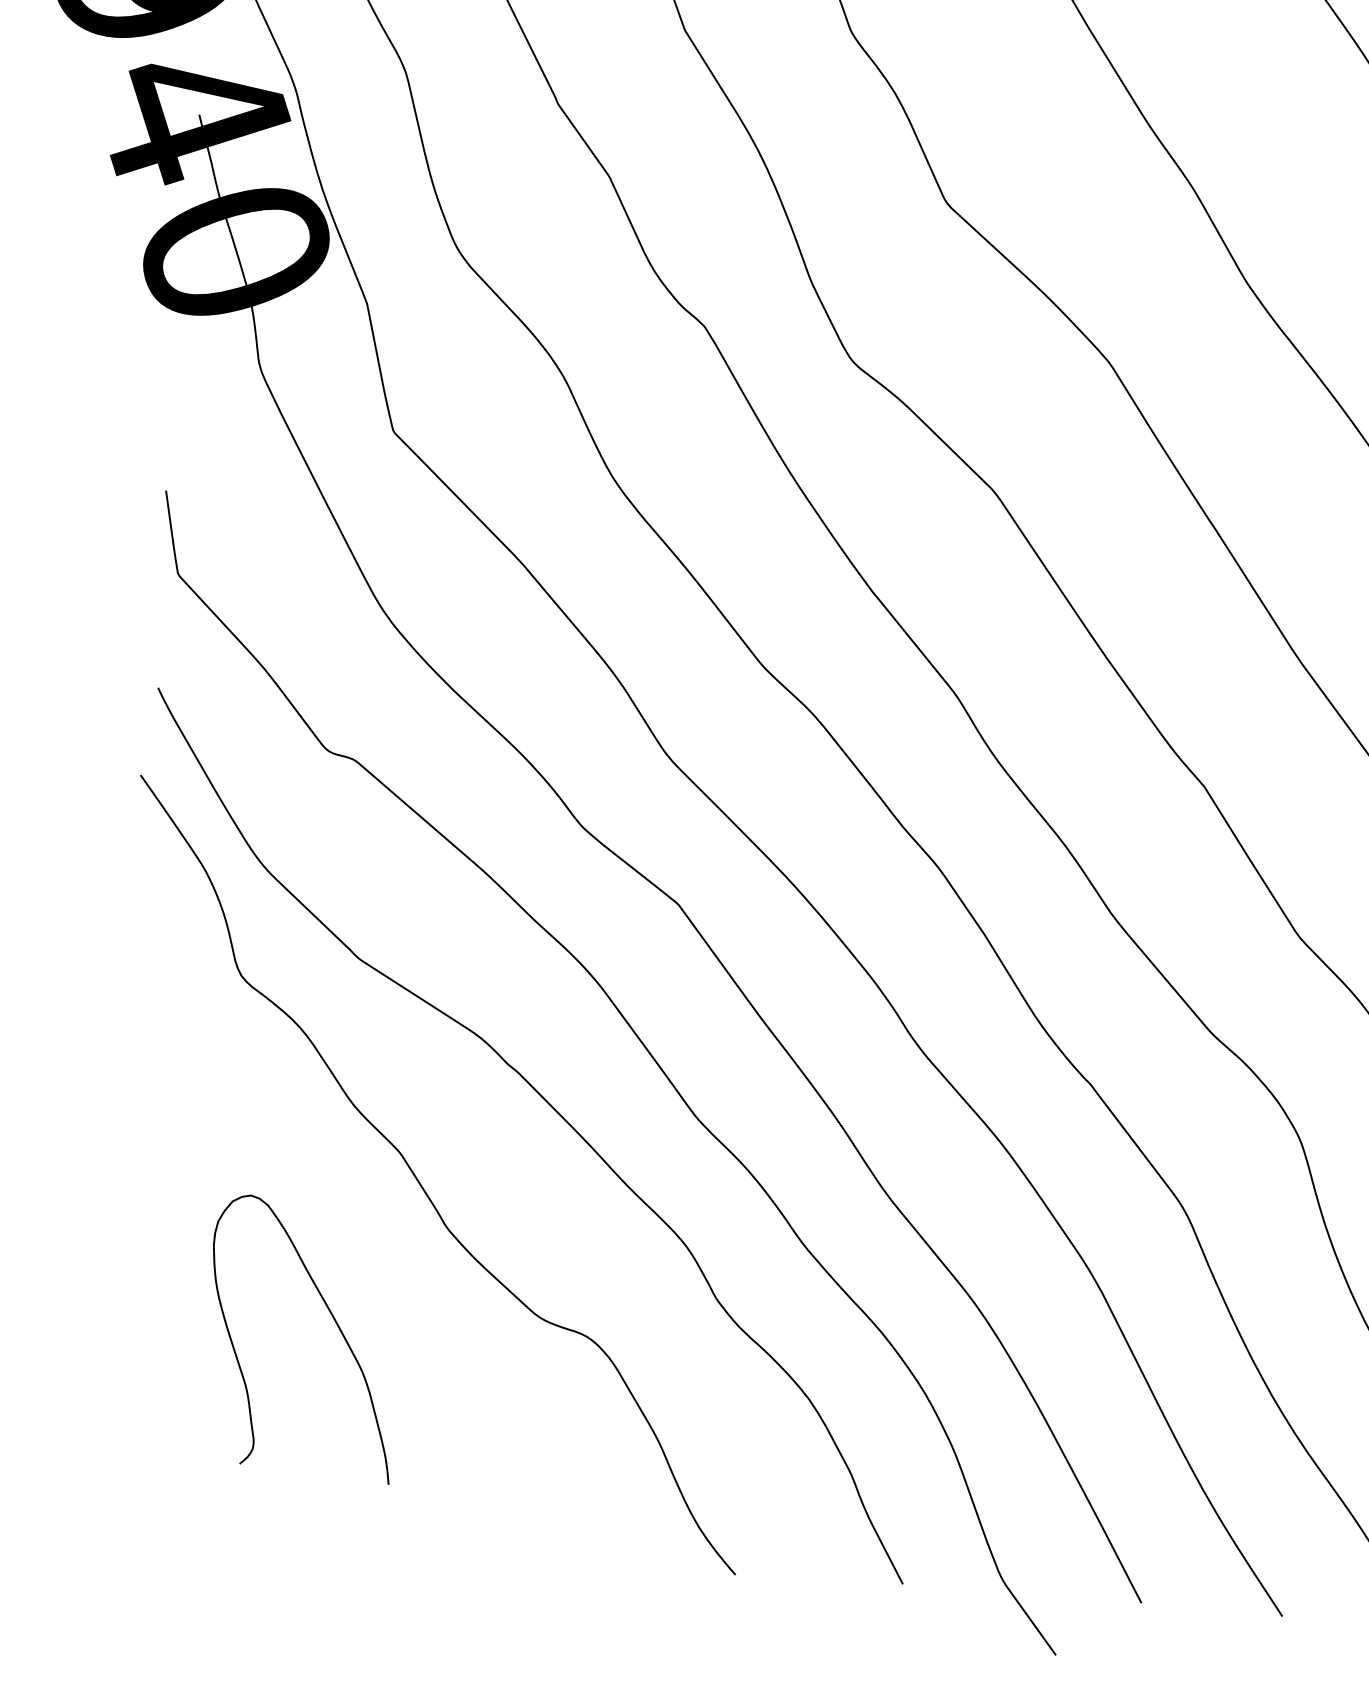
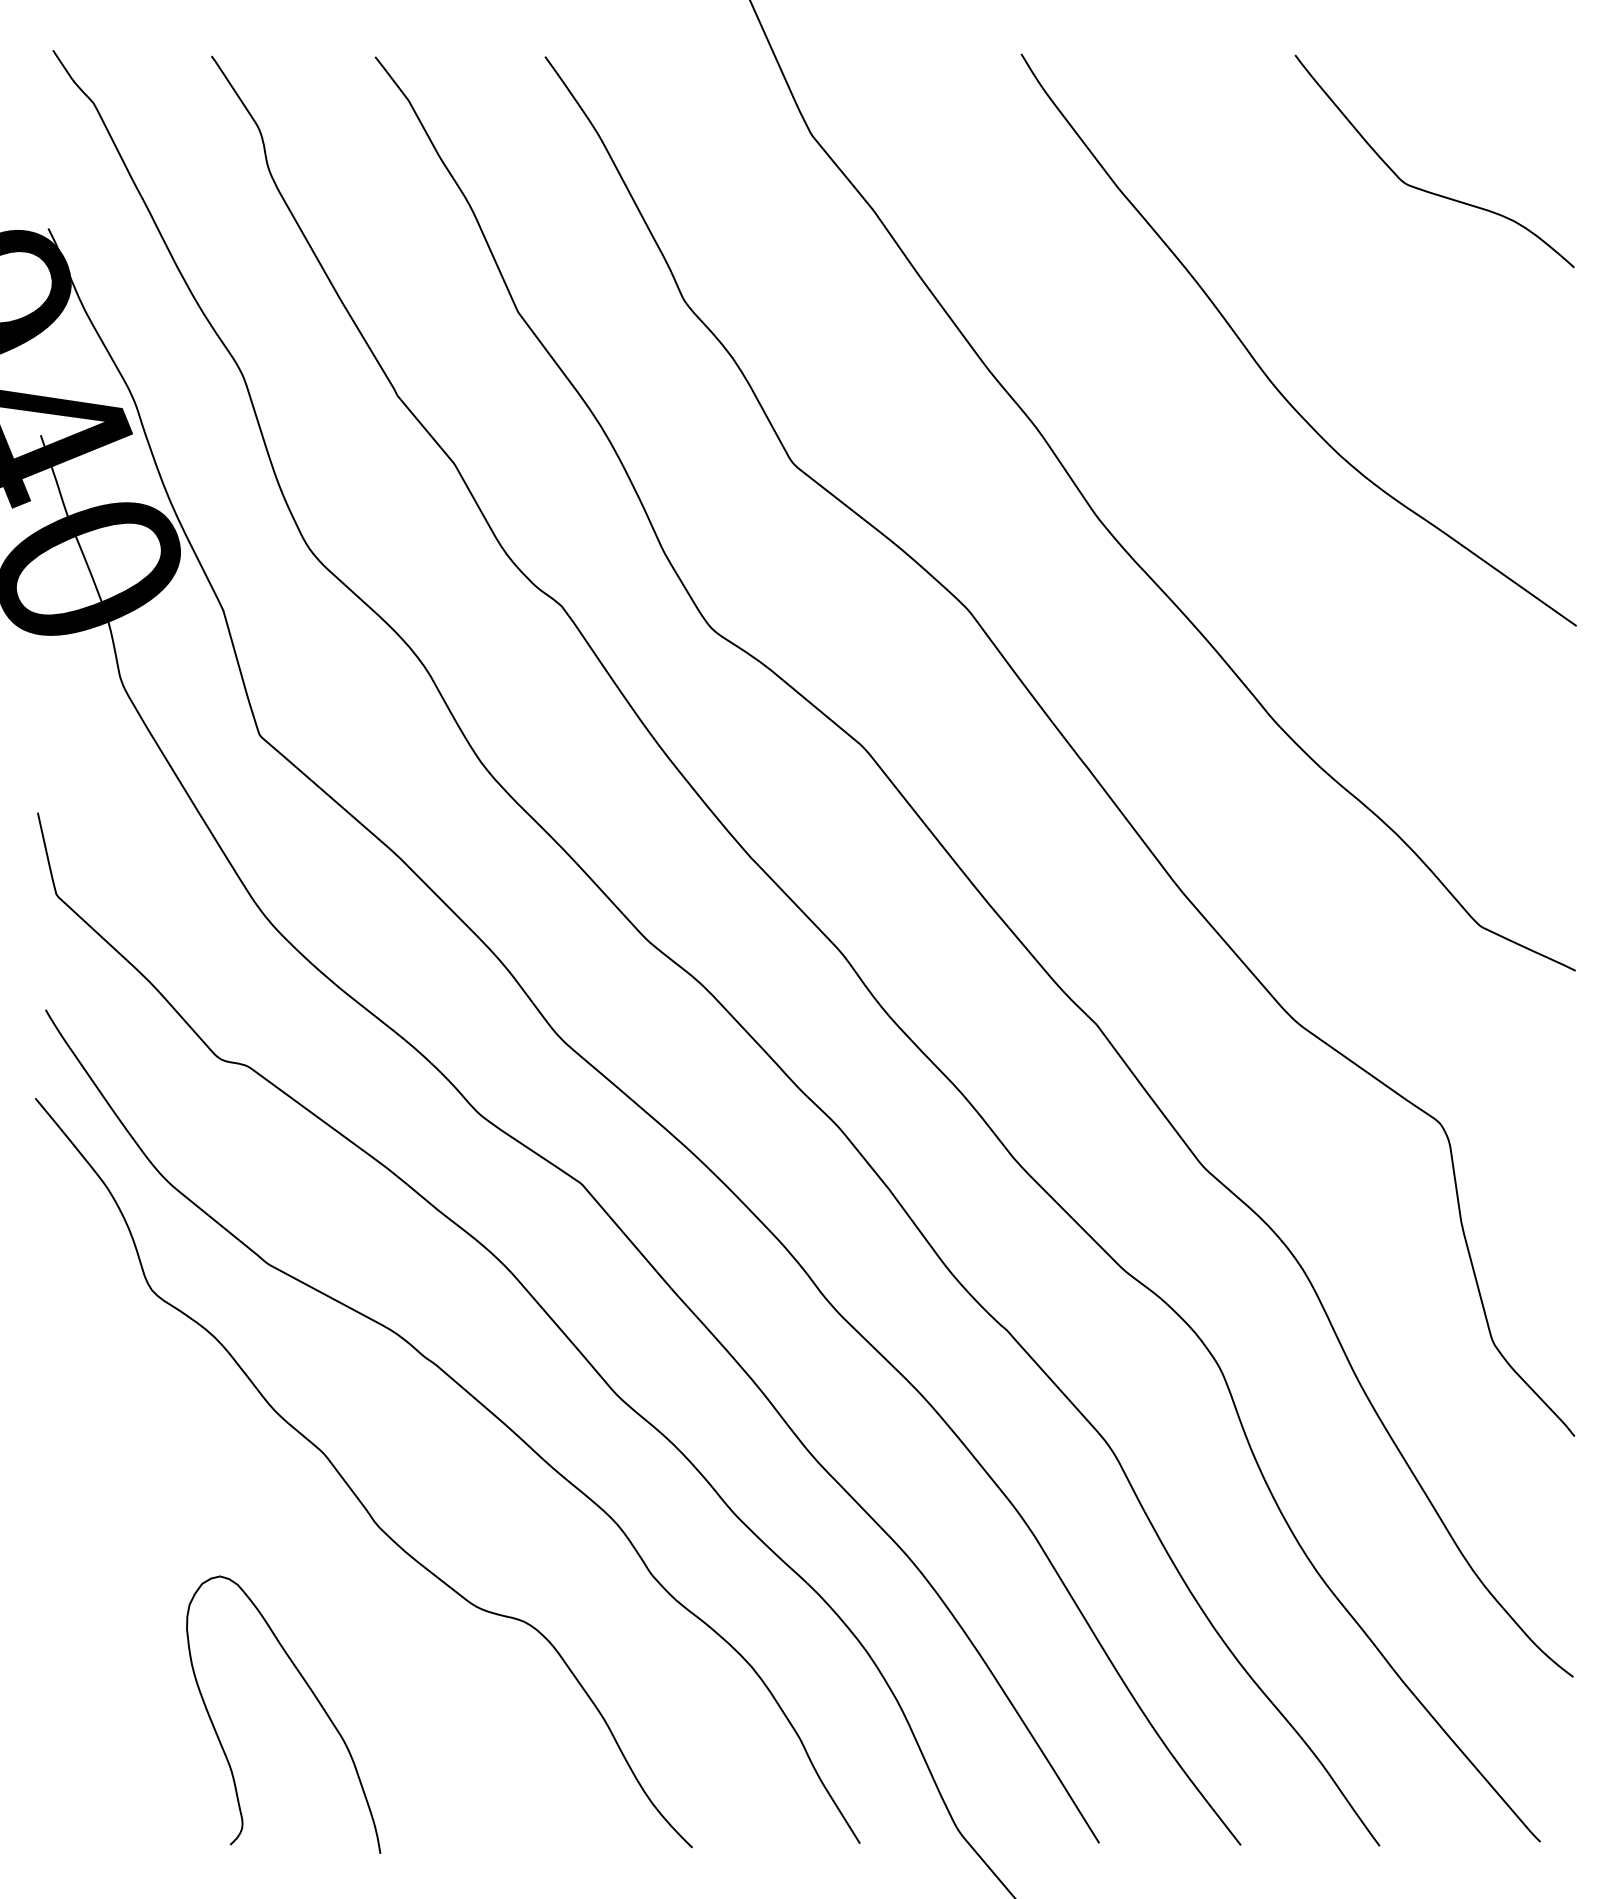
curve: (334, 1321) -> (313, 1695), moved

